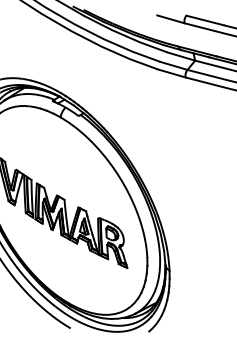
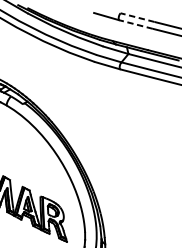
line: (204, 20) -> (136, 17), solid -> dashed
line: (202, 27) -> (135, 23), solid -> dashed

